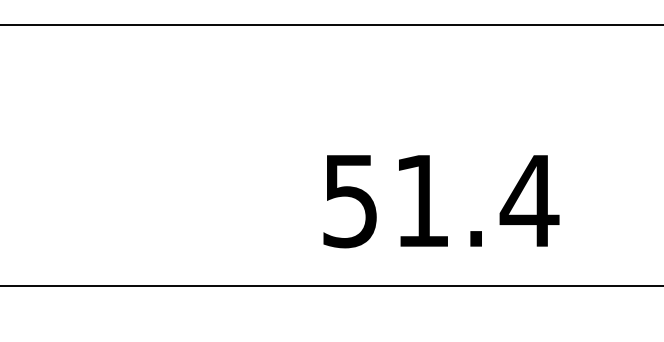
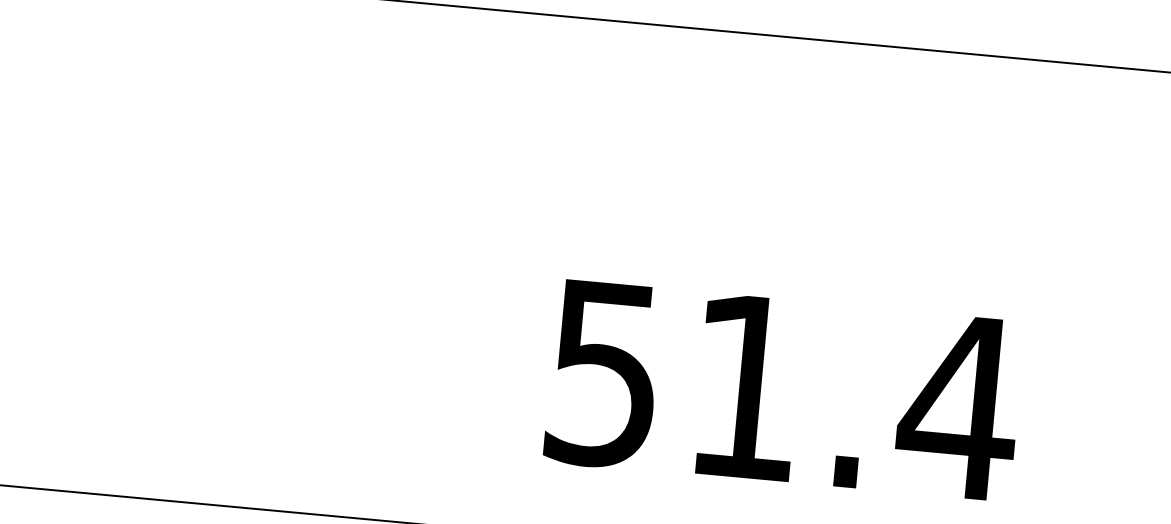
text: (441, 201) -> (784, 391), moved

